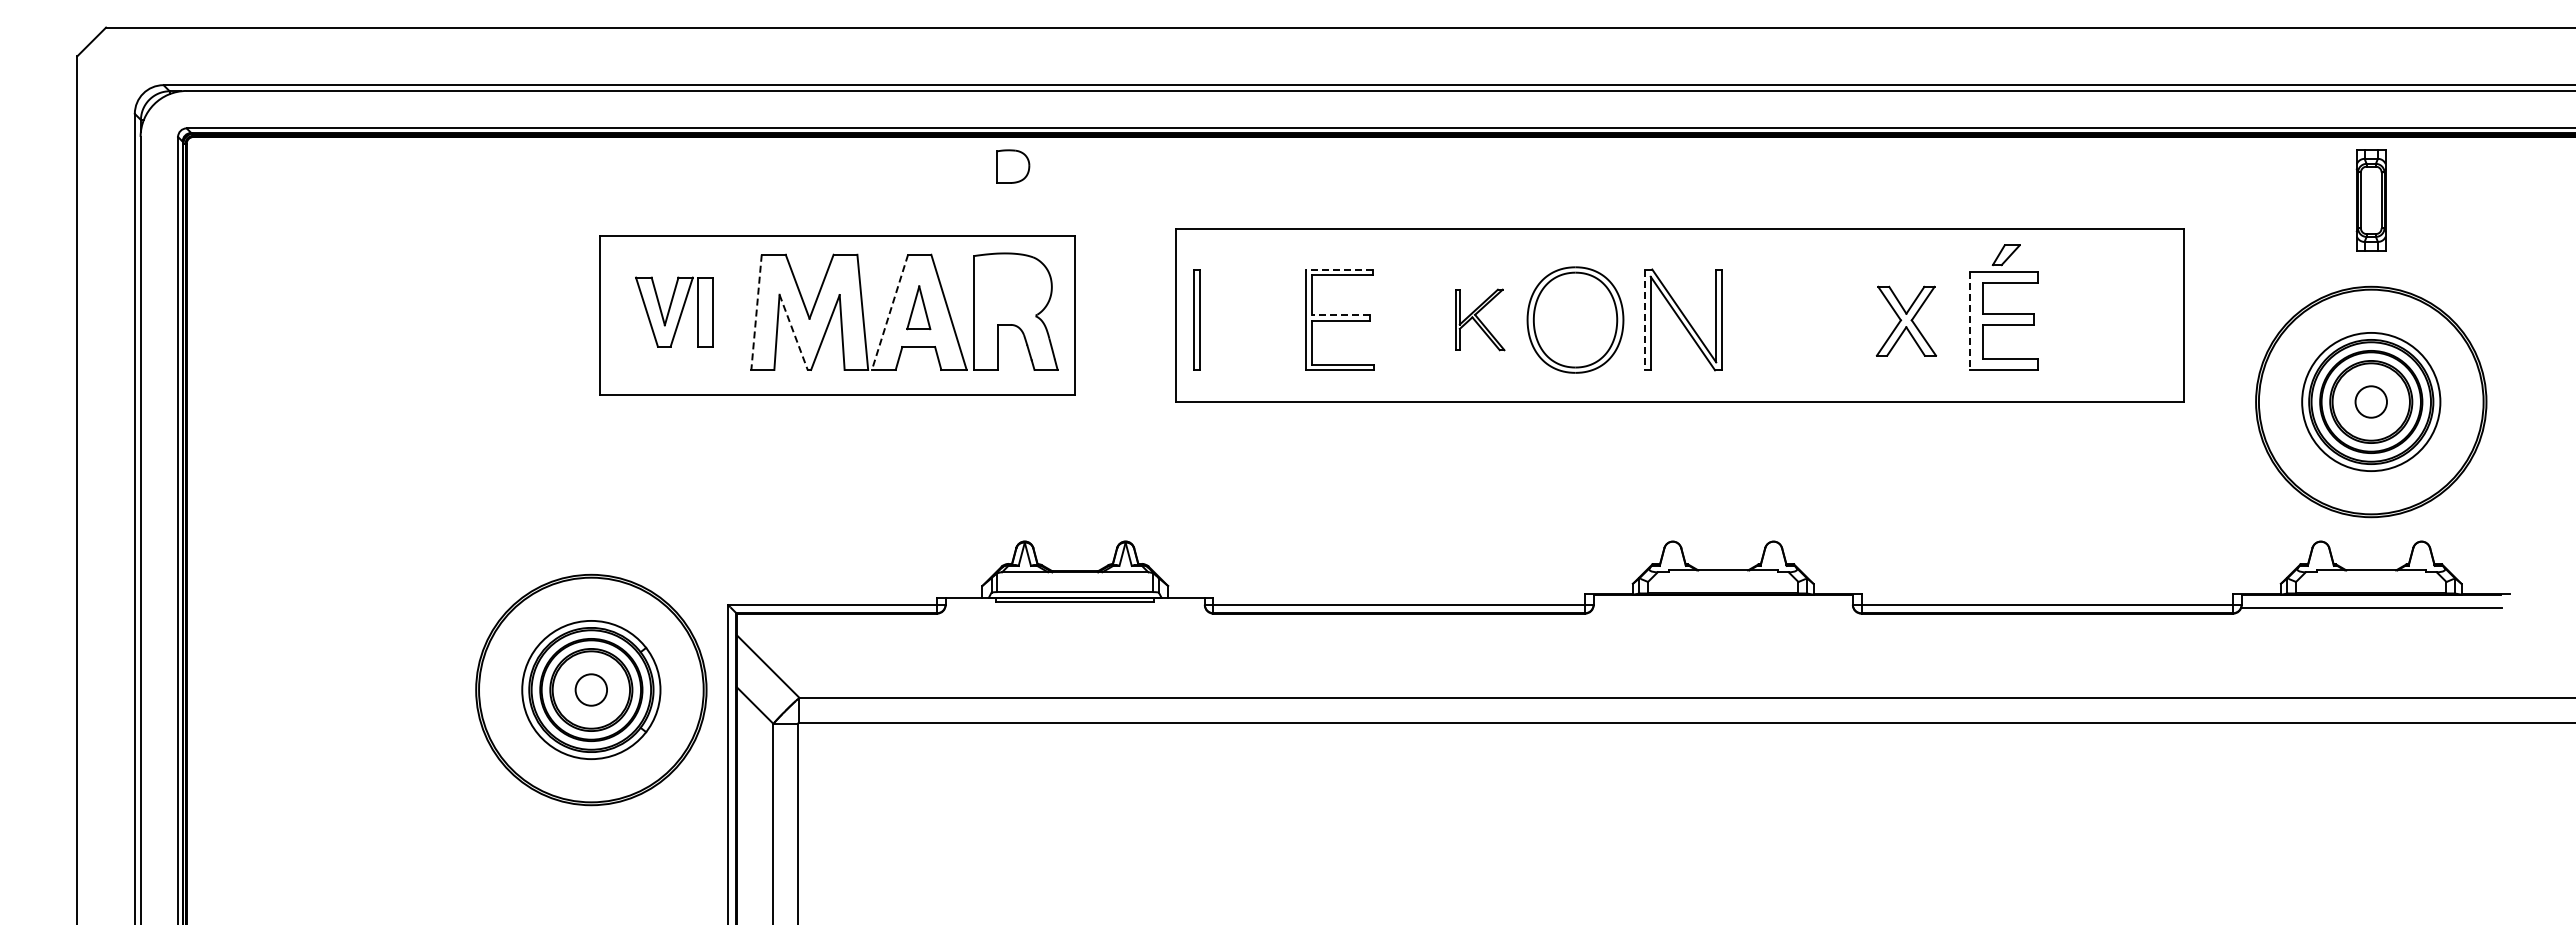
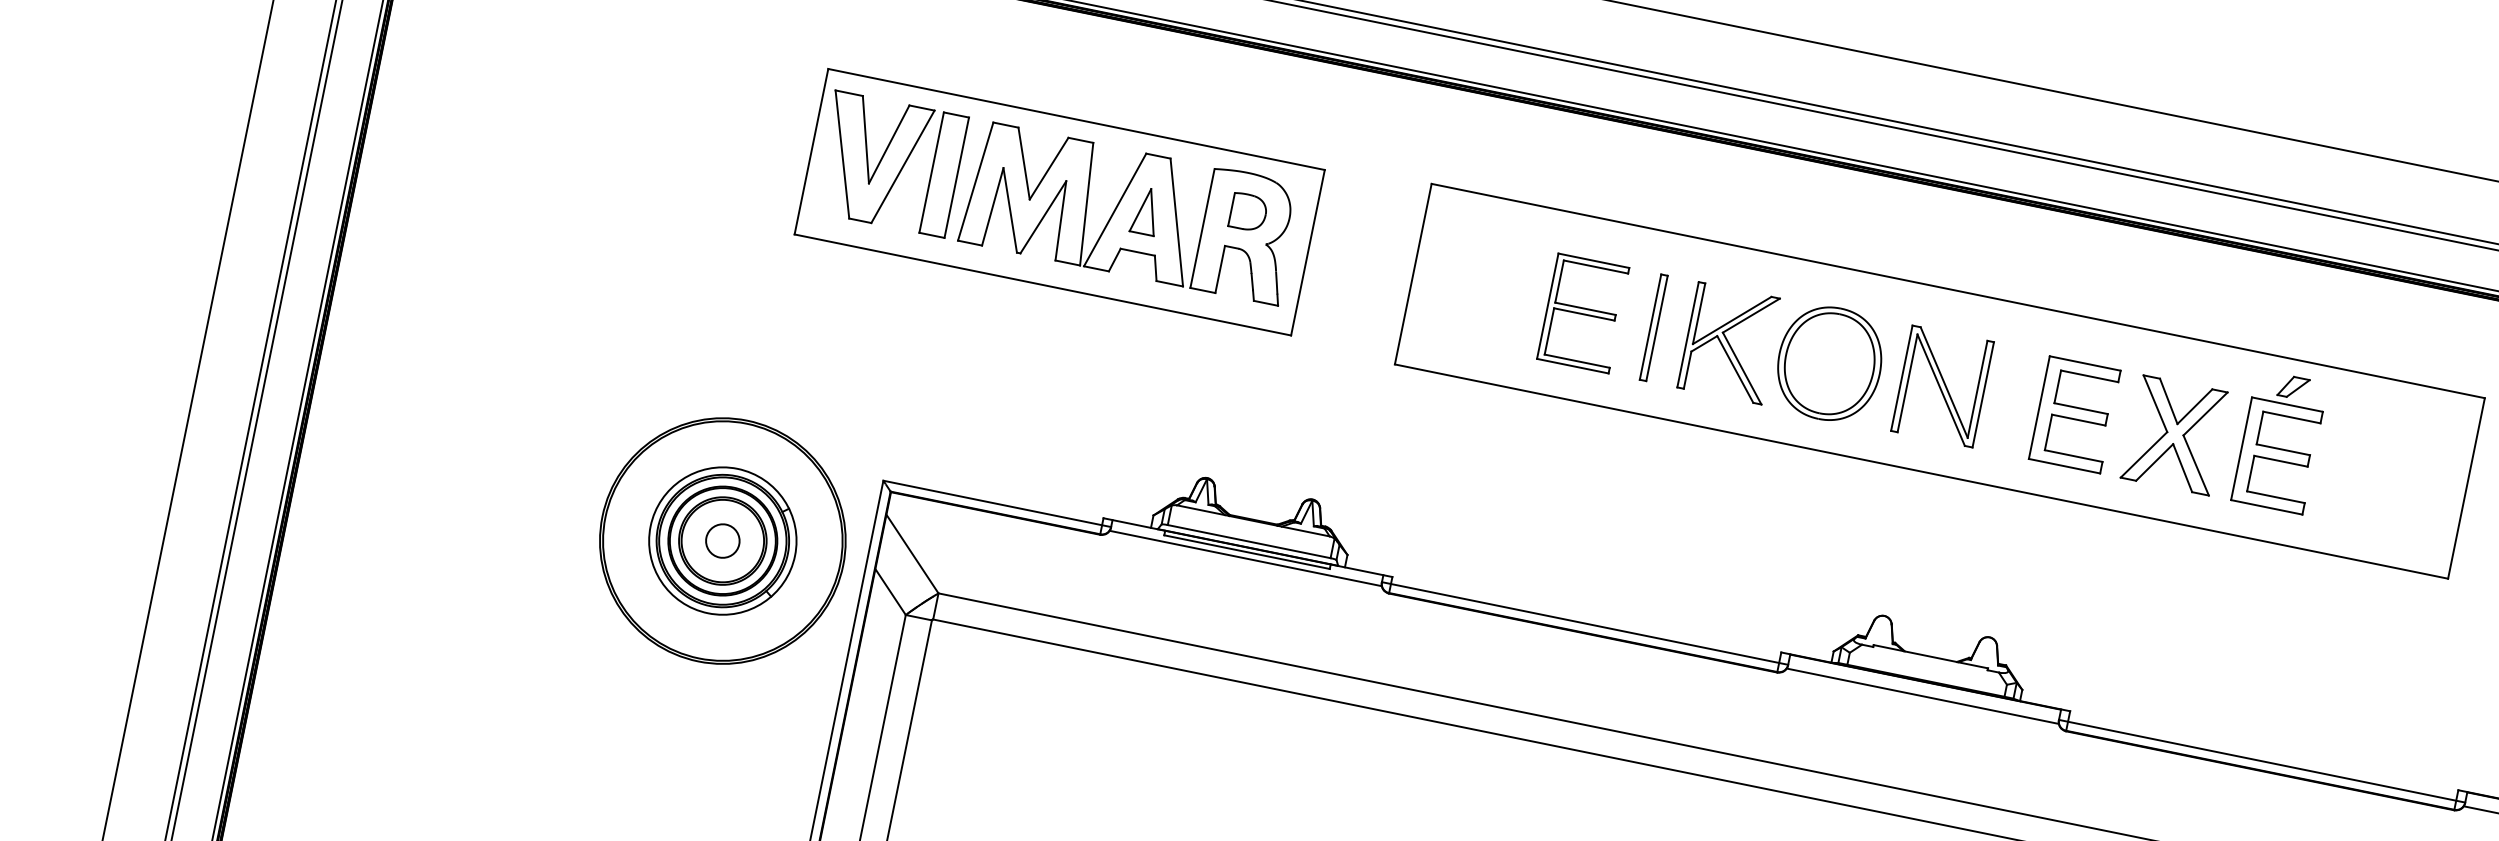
part: (1013, 166) -> (1249, 212), moved
line: (1339, 269) -> (1593, 260), dashed -> solid
part: (673, 311) -> (889, 163), size x1.67
line: (756, 312) -> (975, 181), dashed -> solid
line: (889, 312) -> (1114, 210), dashed -> solid
line: (1340, 315) -> (1585, 309), dashed -> solid
part: (1196, 319) -> (1653, 327), moved
part: (1480, 319) -> (1730, 342), size x1.67
line: (1644, 320) -> (1901, 378), dashed -> solid
part: (1810, 320) -> (2075, 414), added
part: (1906, 321) -> (2175, 435), size x1.43
line: (1969, 321) -> (2241, 448), dashed -> solid
line: (793, 332) -> (1010, 210), dashed -> solid
line: (1074, 608) -> (1244, 558), added
line: (1723, 608) -> (1923, 696), added

